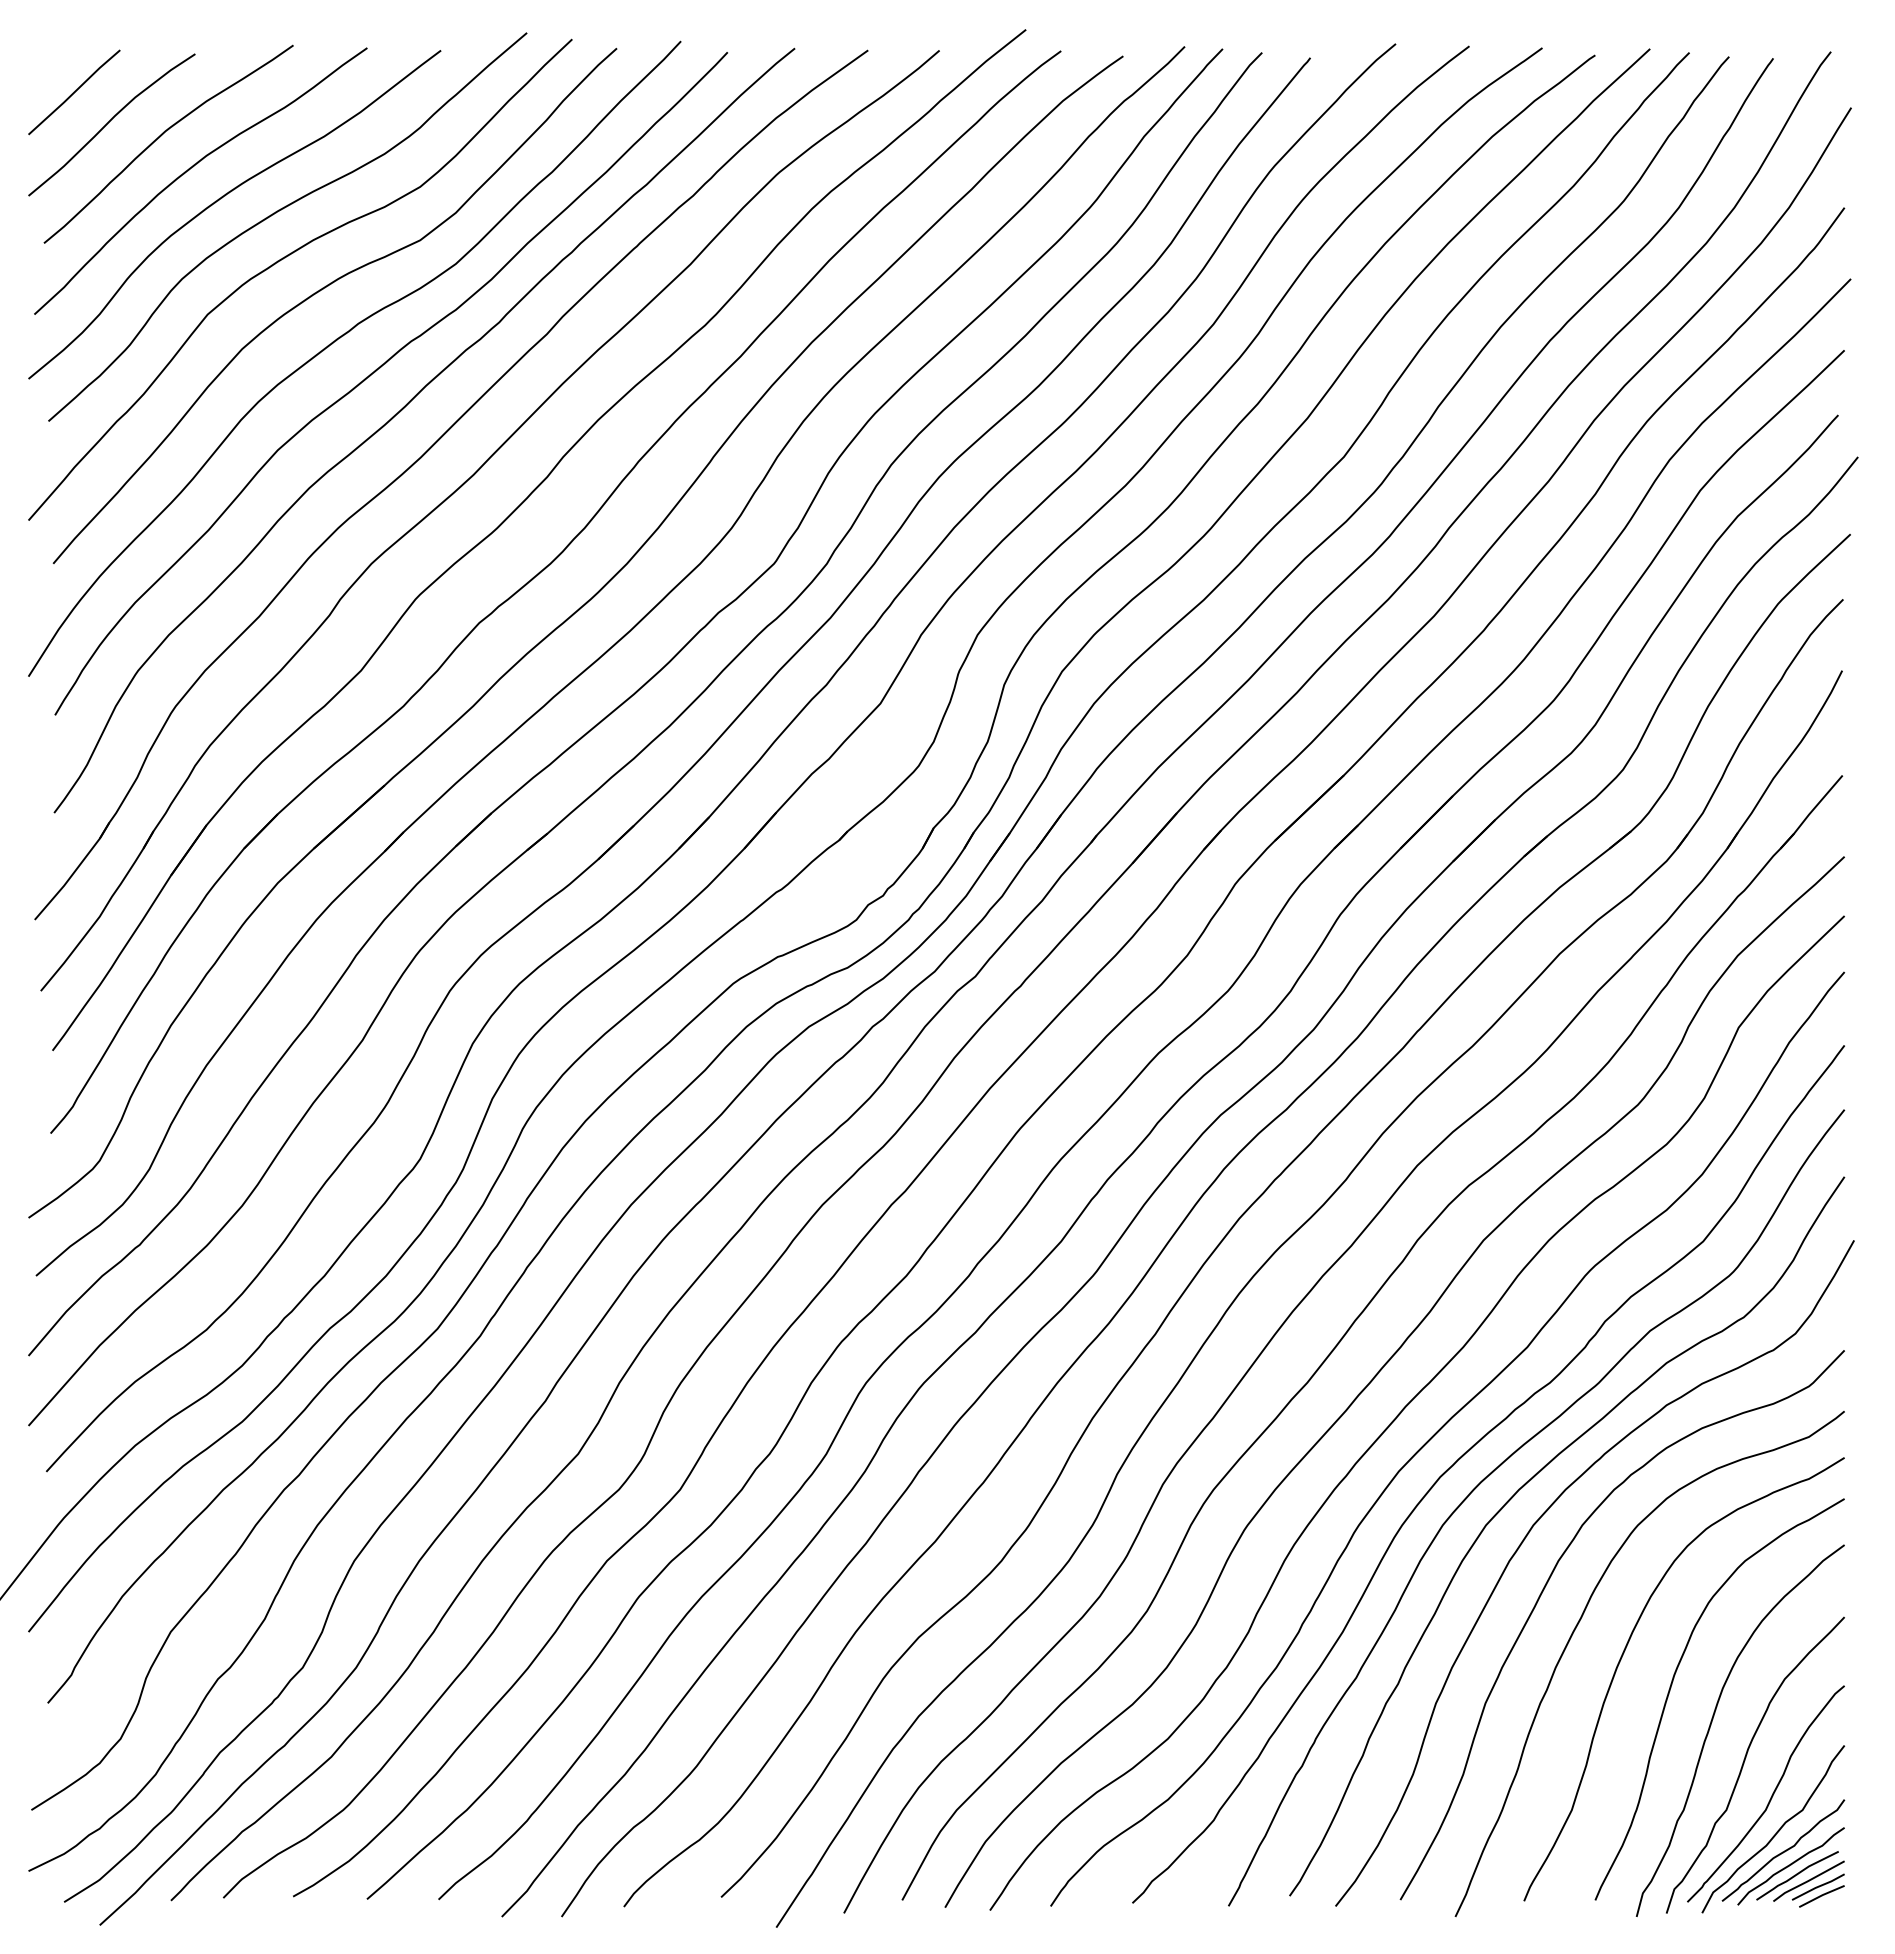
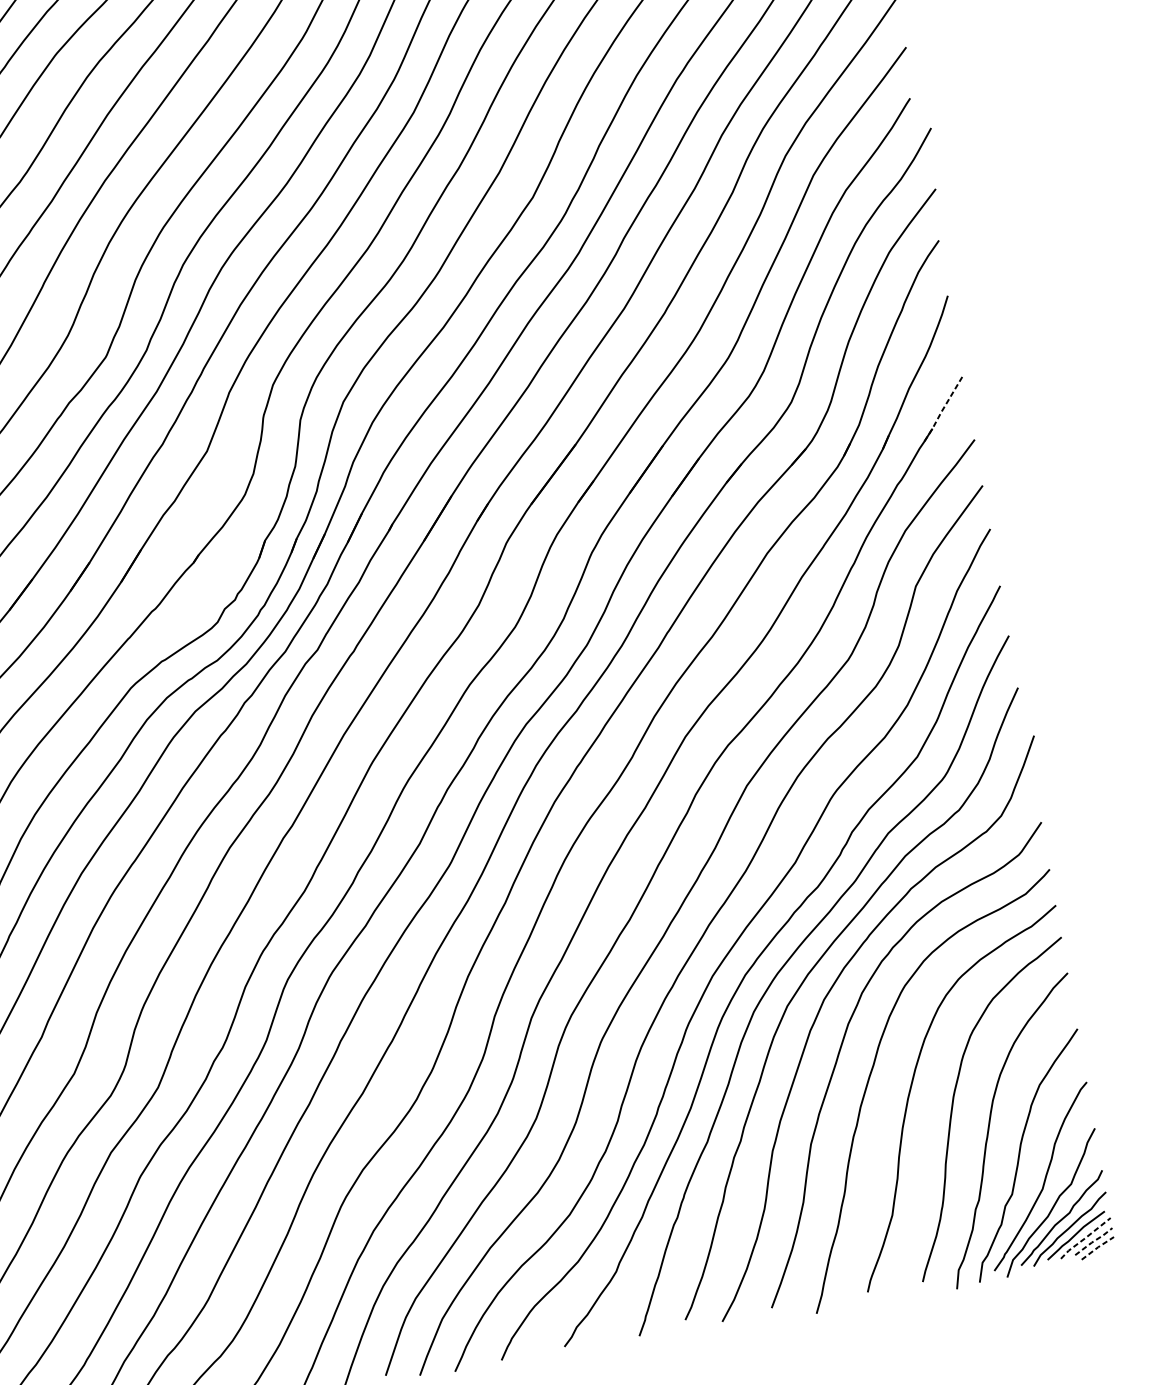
line: (1810, 813) -> (942, 410), solid -> dashed
line: (1807, 1881) -> (1084, 1238), solid -> dashed
line: (1818, 1886) -> (1093, 1241), solid -> dashed
line: (1821, 1895) -> (1097, 1247), solid -> dashed

